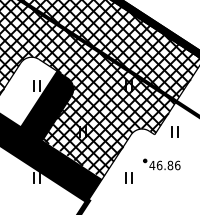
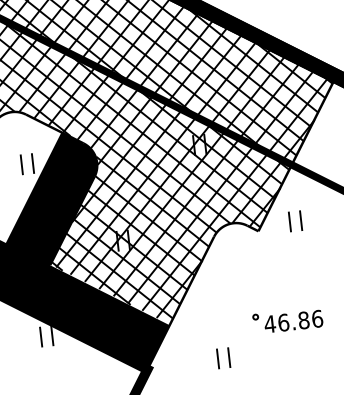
part: (161, 164) -> (286, 320), moved
part: (128, 177) -> (222, 357), moved

